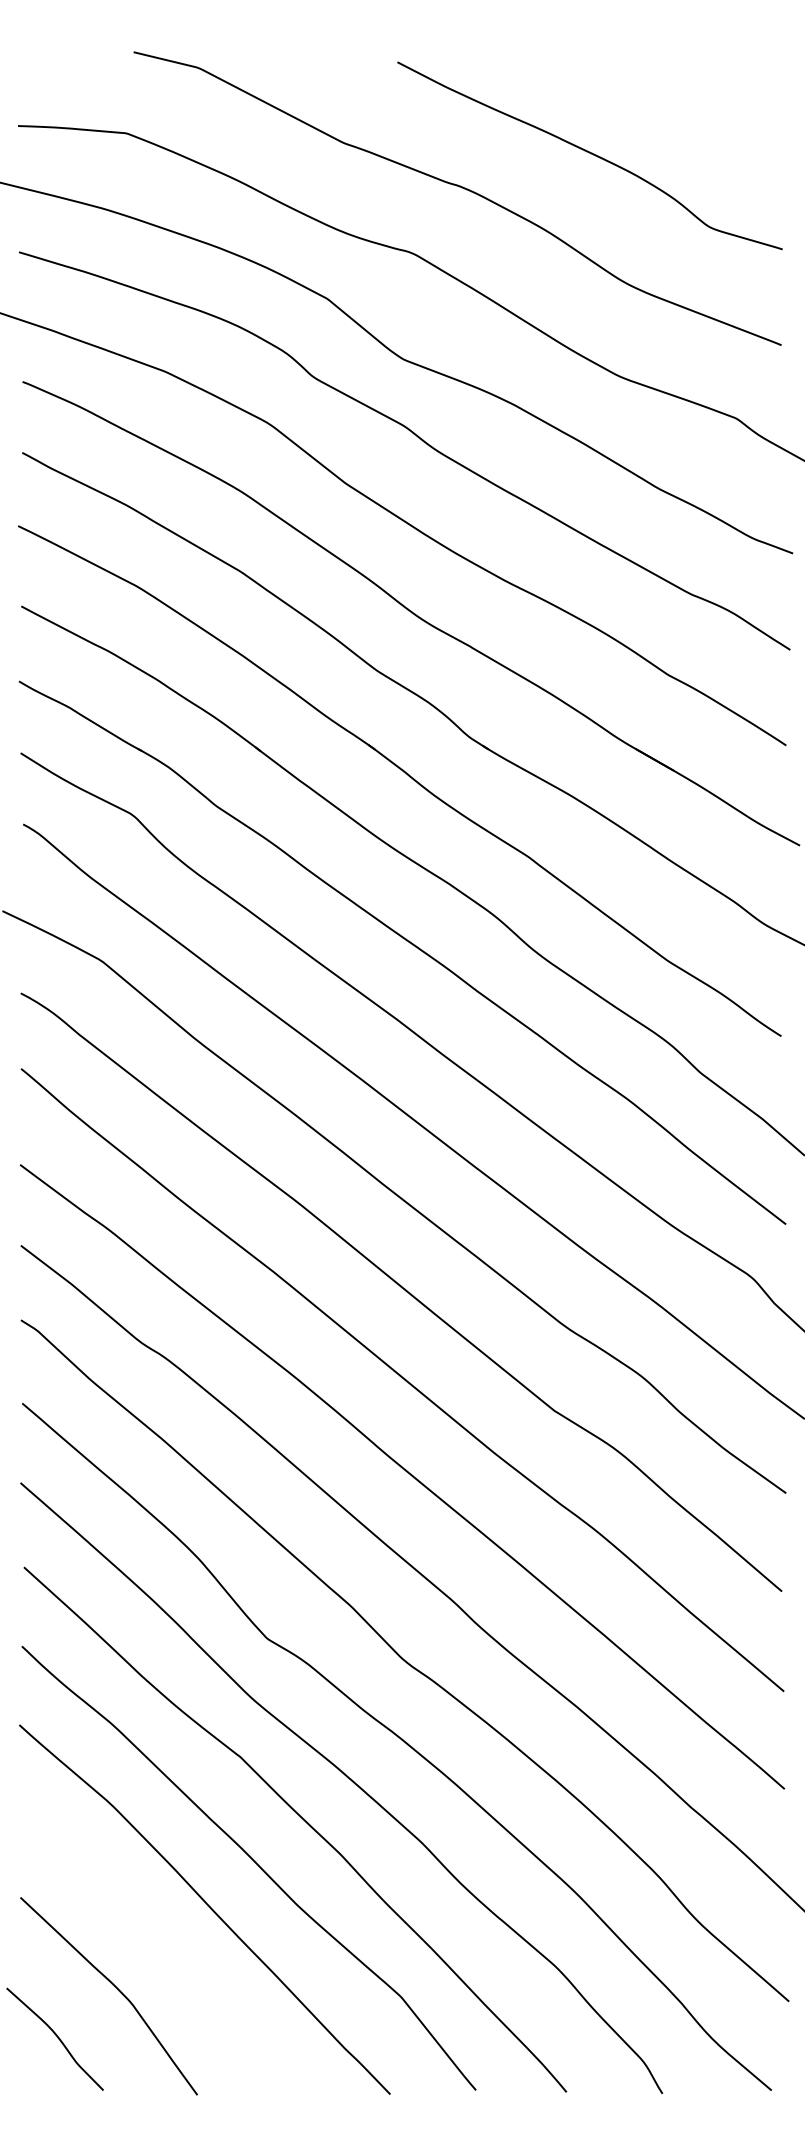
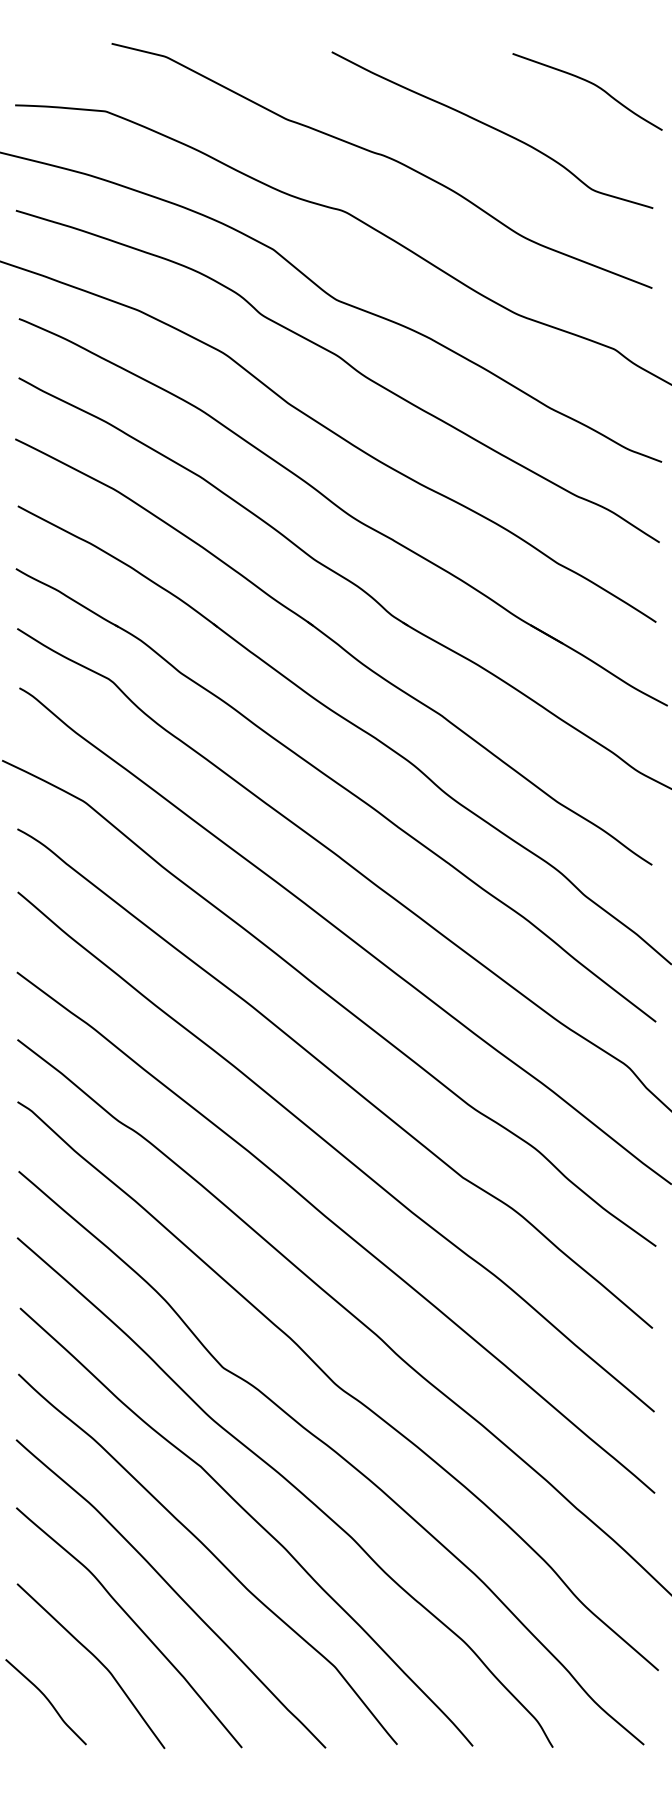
curve: (708, 100) -> (591, 84), added
curve: (160, 1944) -> (134, 1623), added

